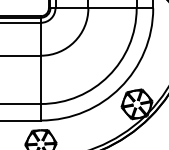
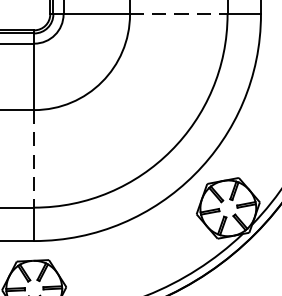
line: (113, 8) -> (180, 14), solid -> dashed
line: (40, 80) -> (33, 160), solid -> dashed

